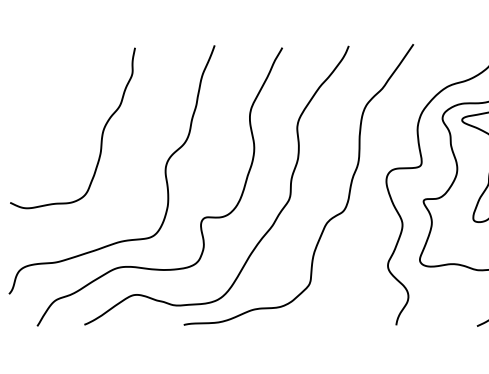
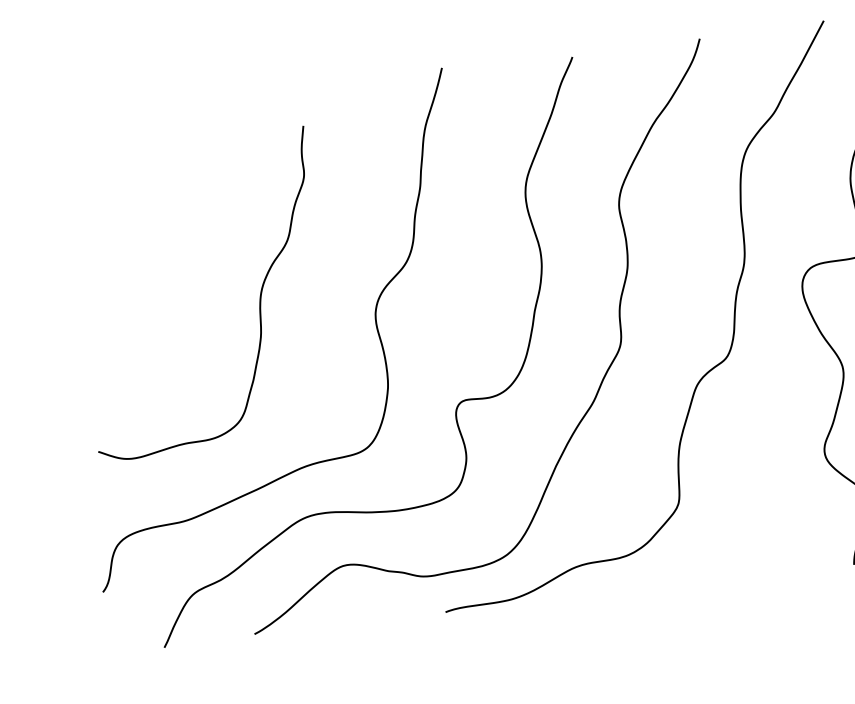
curve: (101, 133) -> (258, 298), moved

